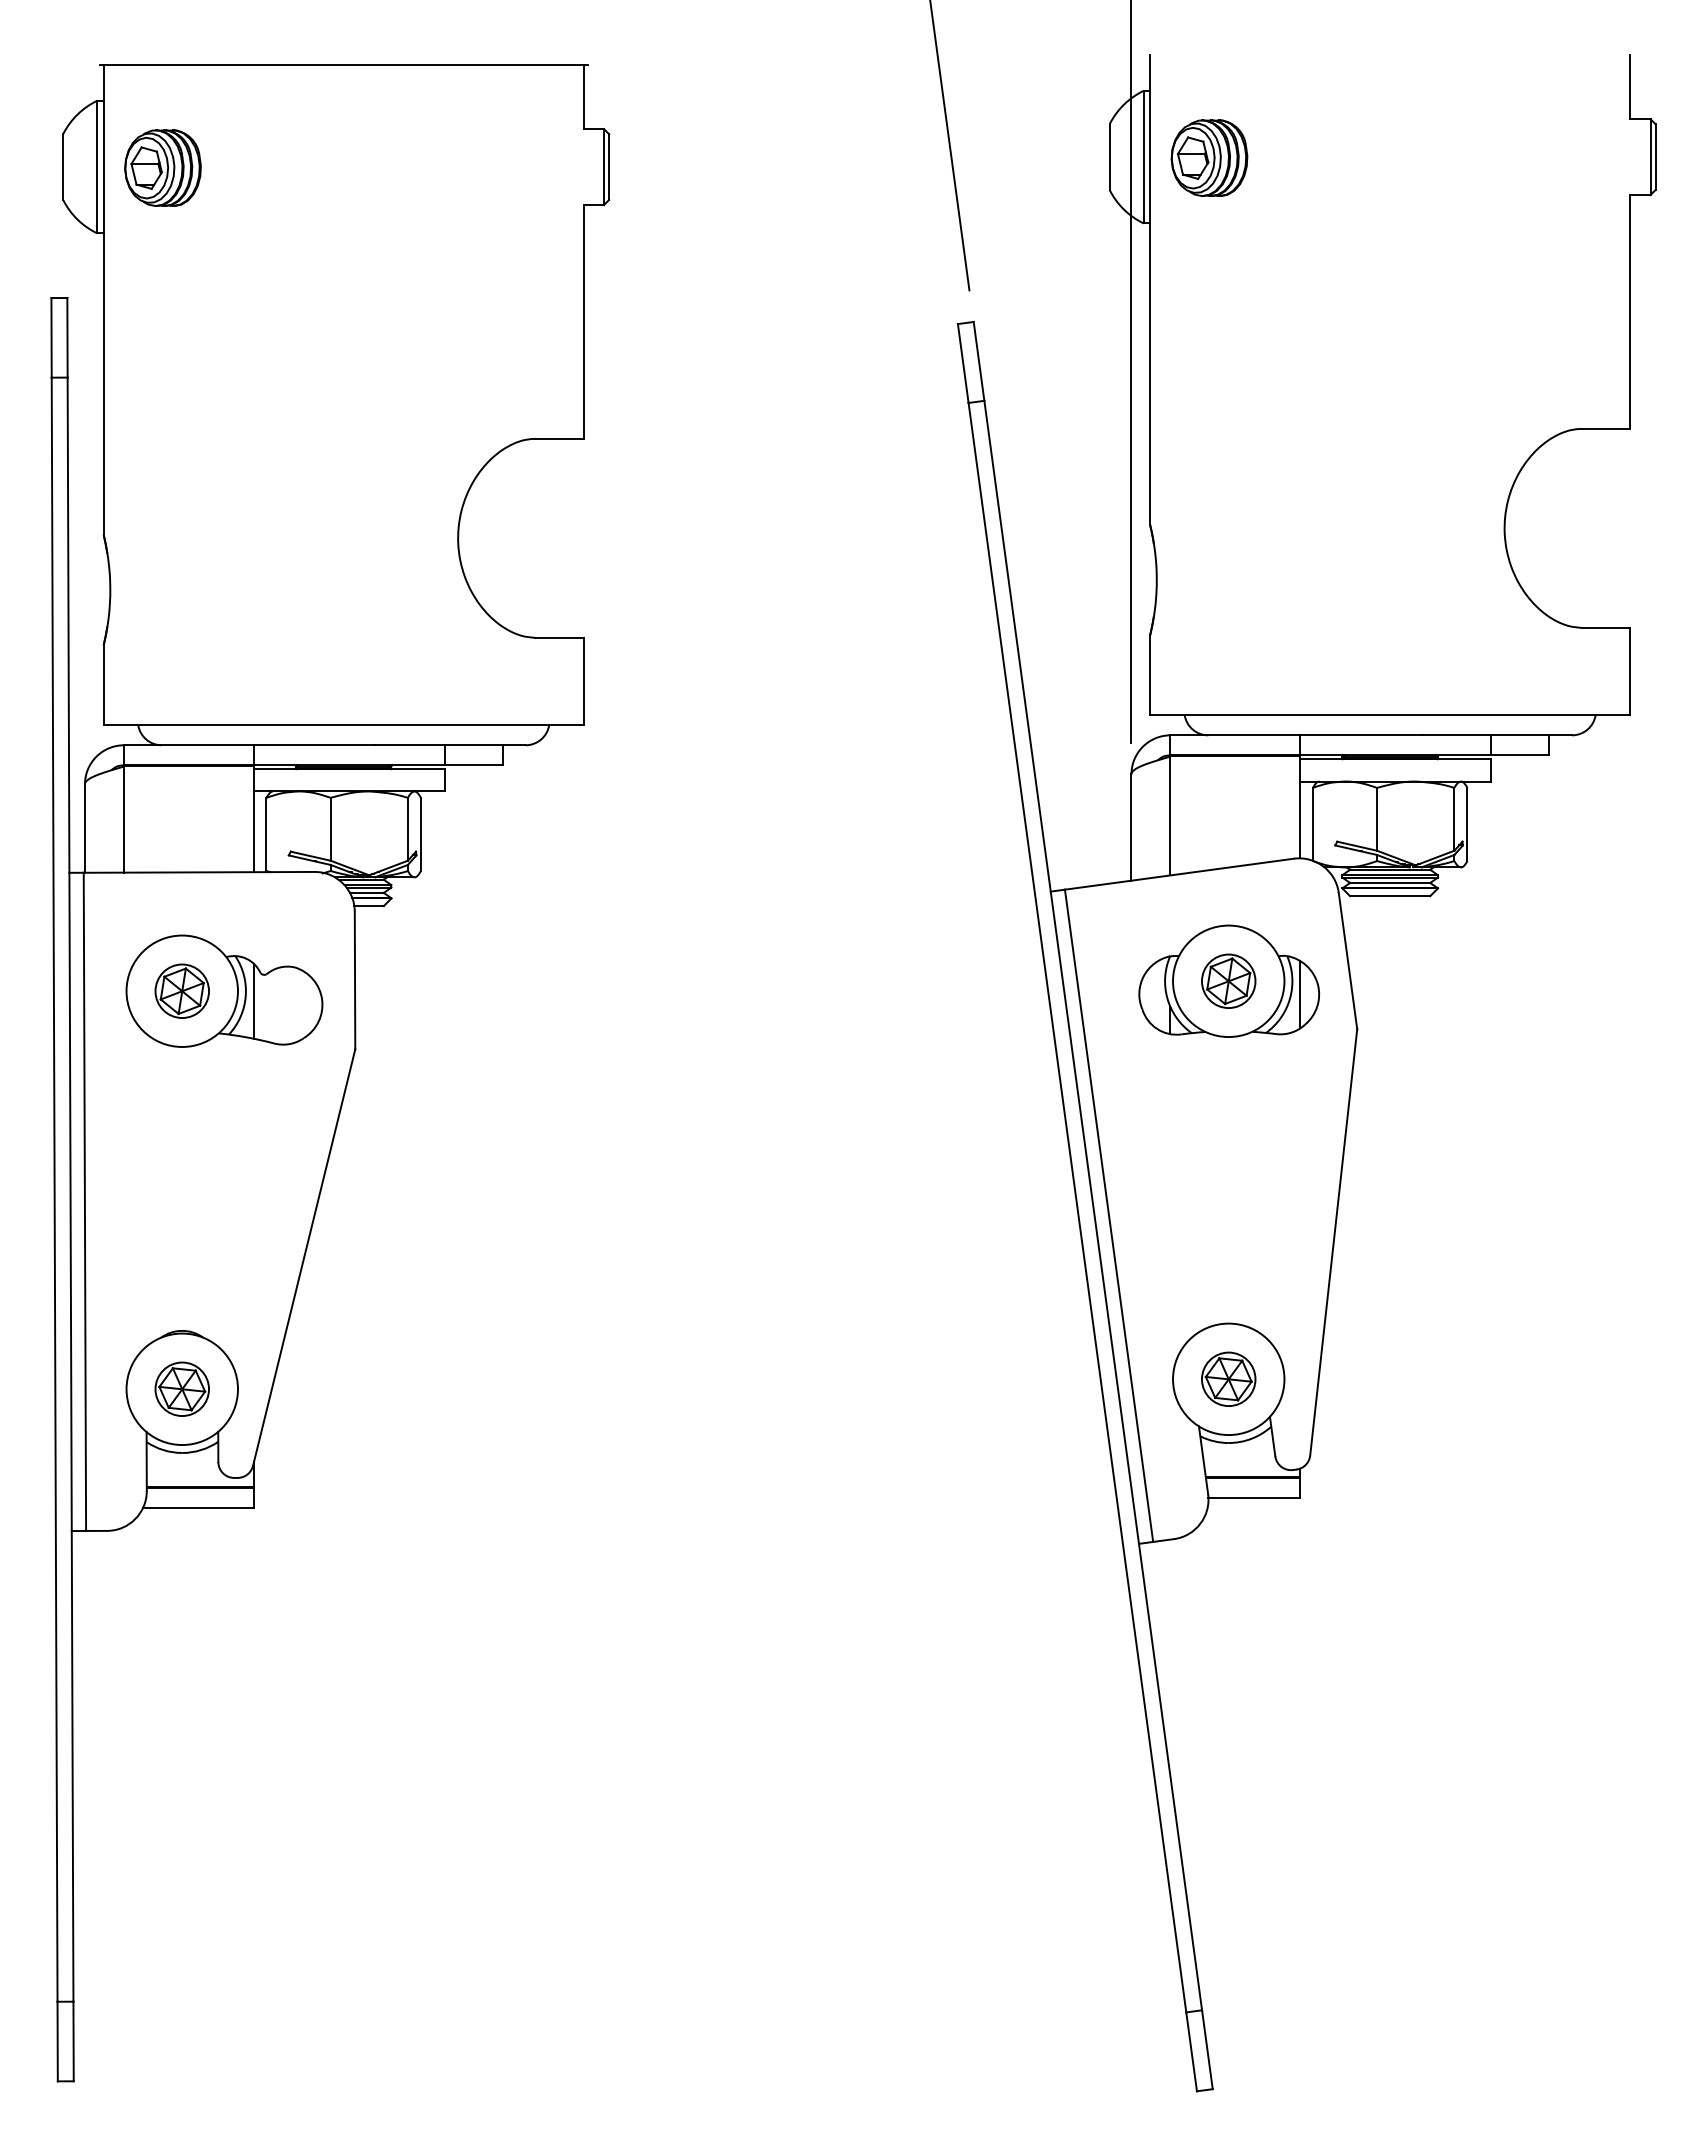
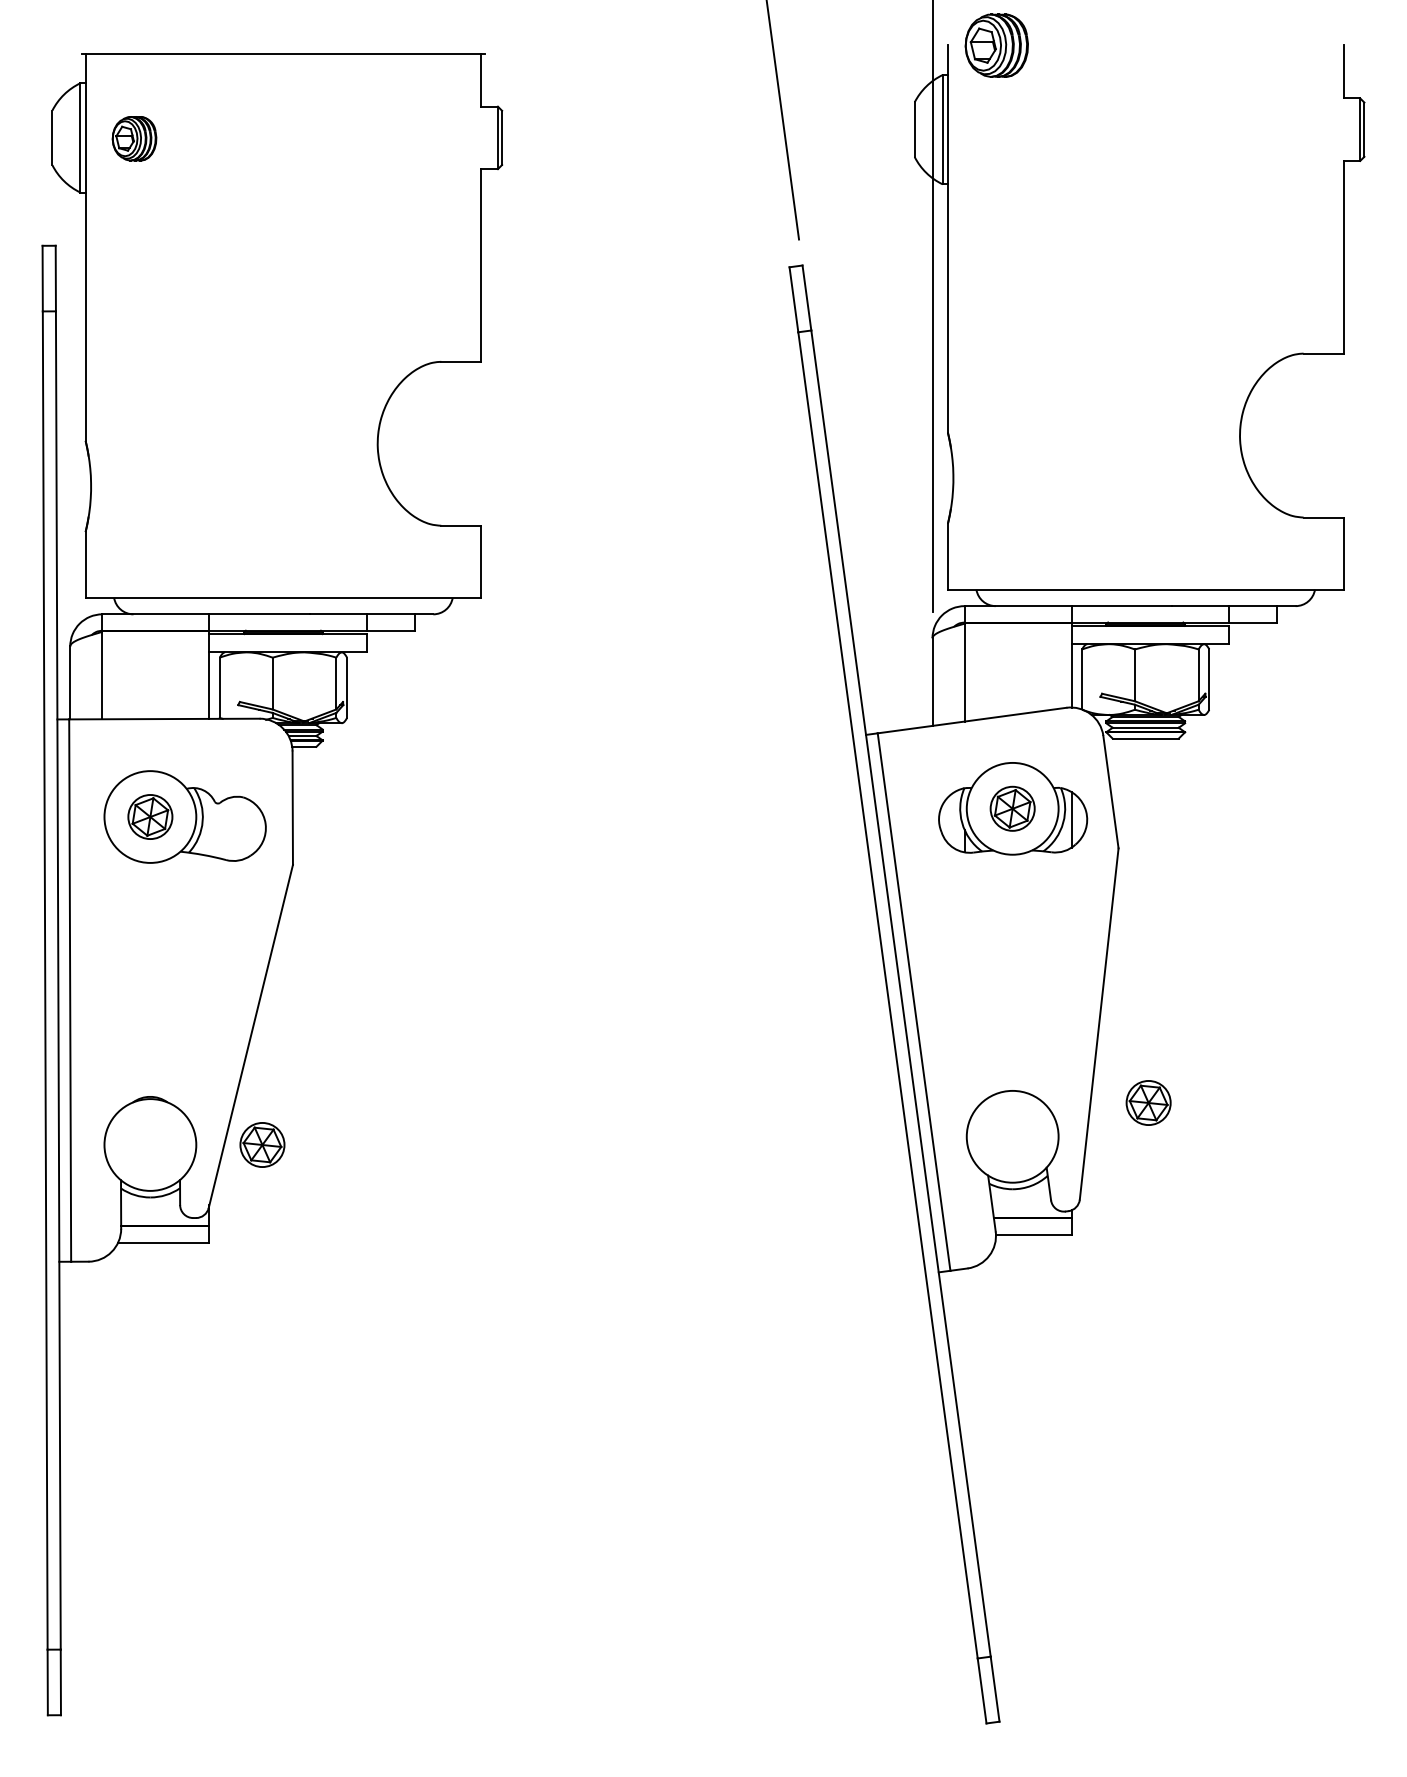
part: (1209, 157) -> (996, 45), moved
part: (162, 167) -> (134, 138), size x0.7
line: (253, 1000) -> (209, 824), removed
part: (1228, 1378) -> (1148, 1102), moved
part: (181, 1388) -> (261, 1144), moved

